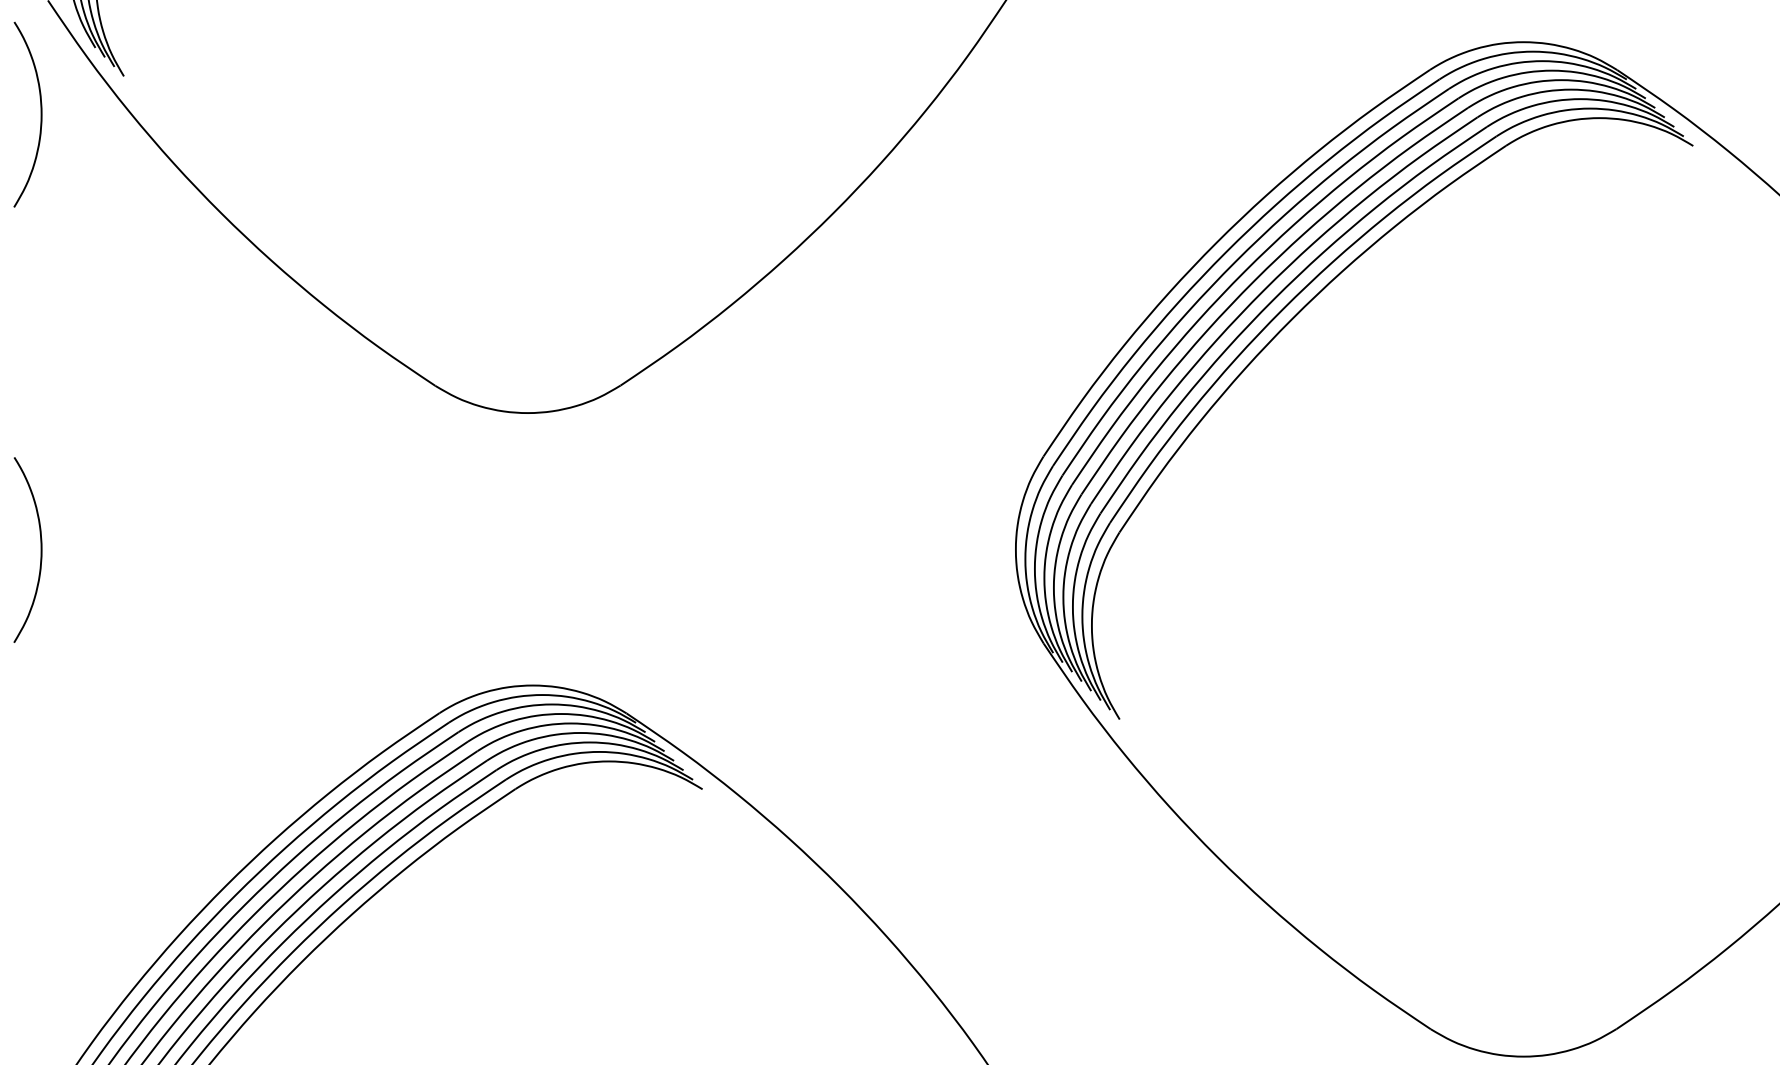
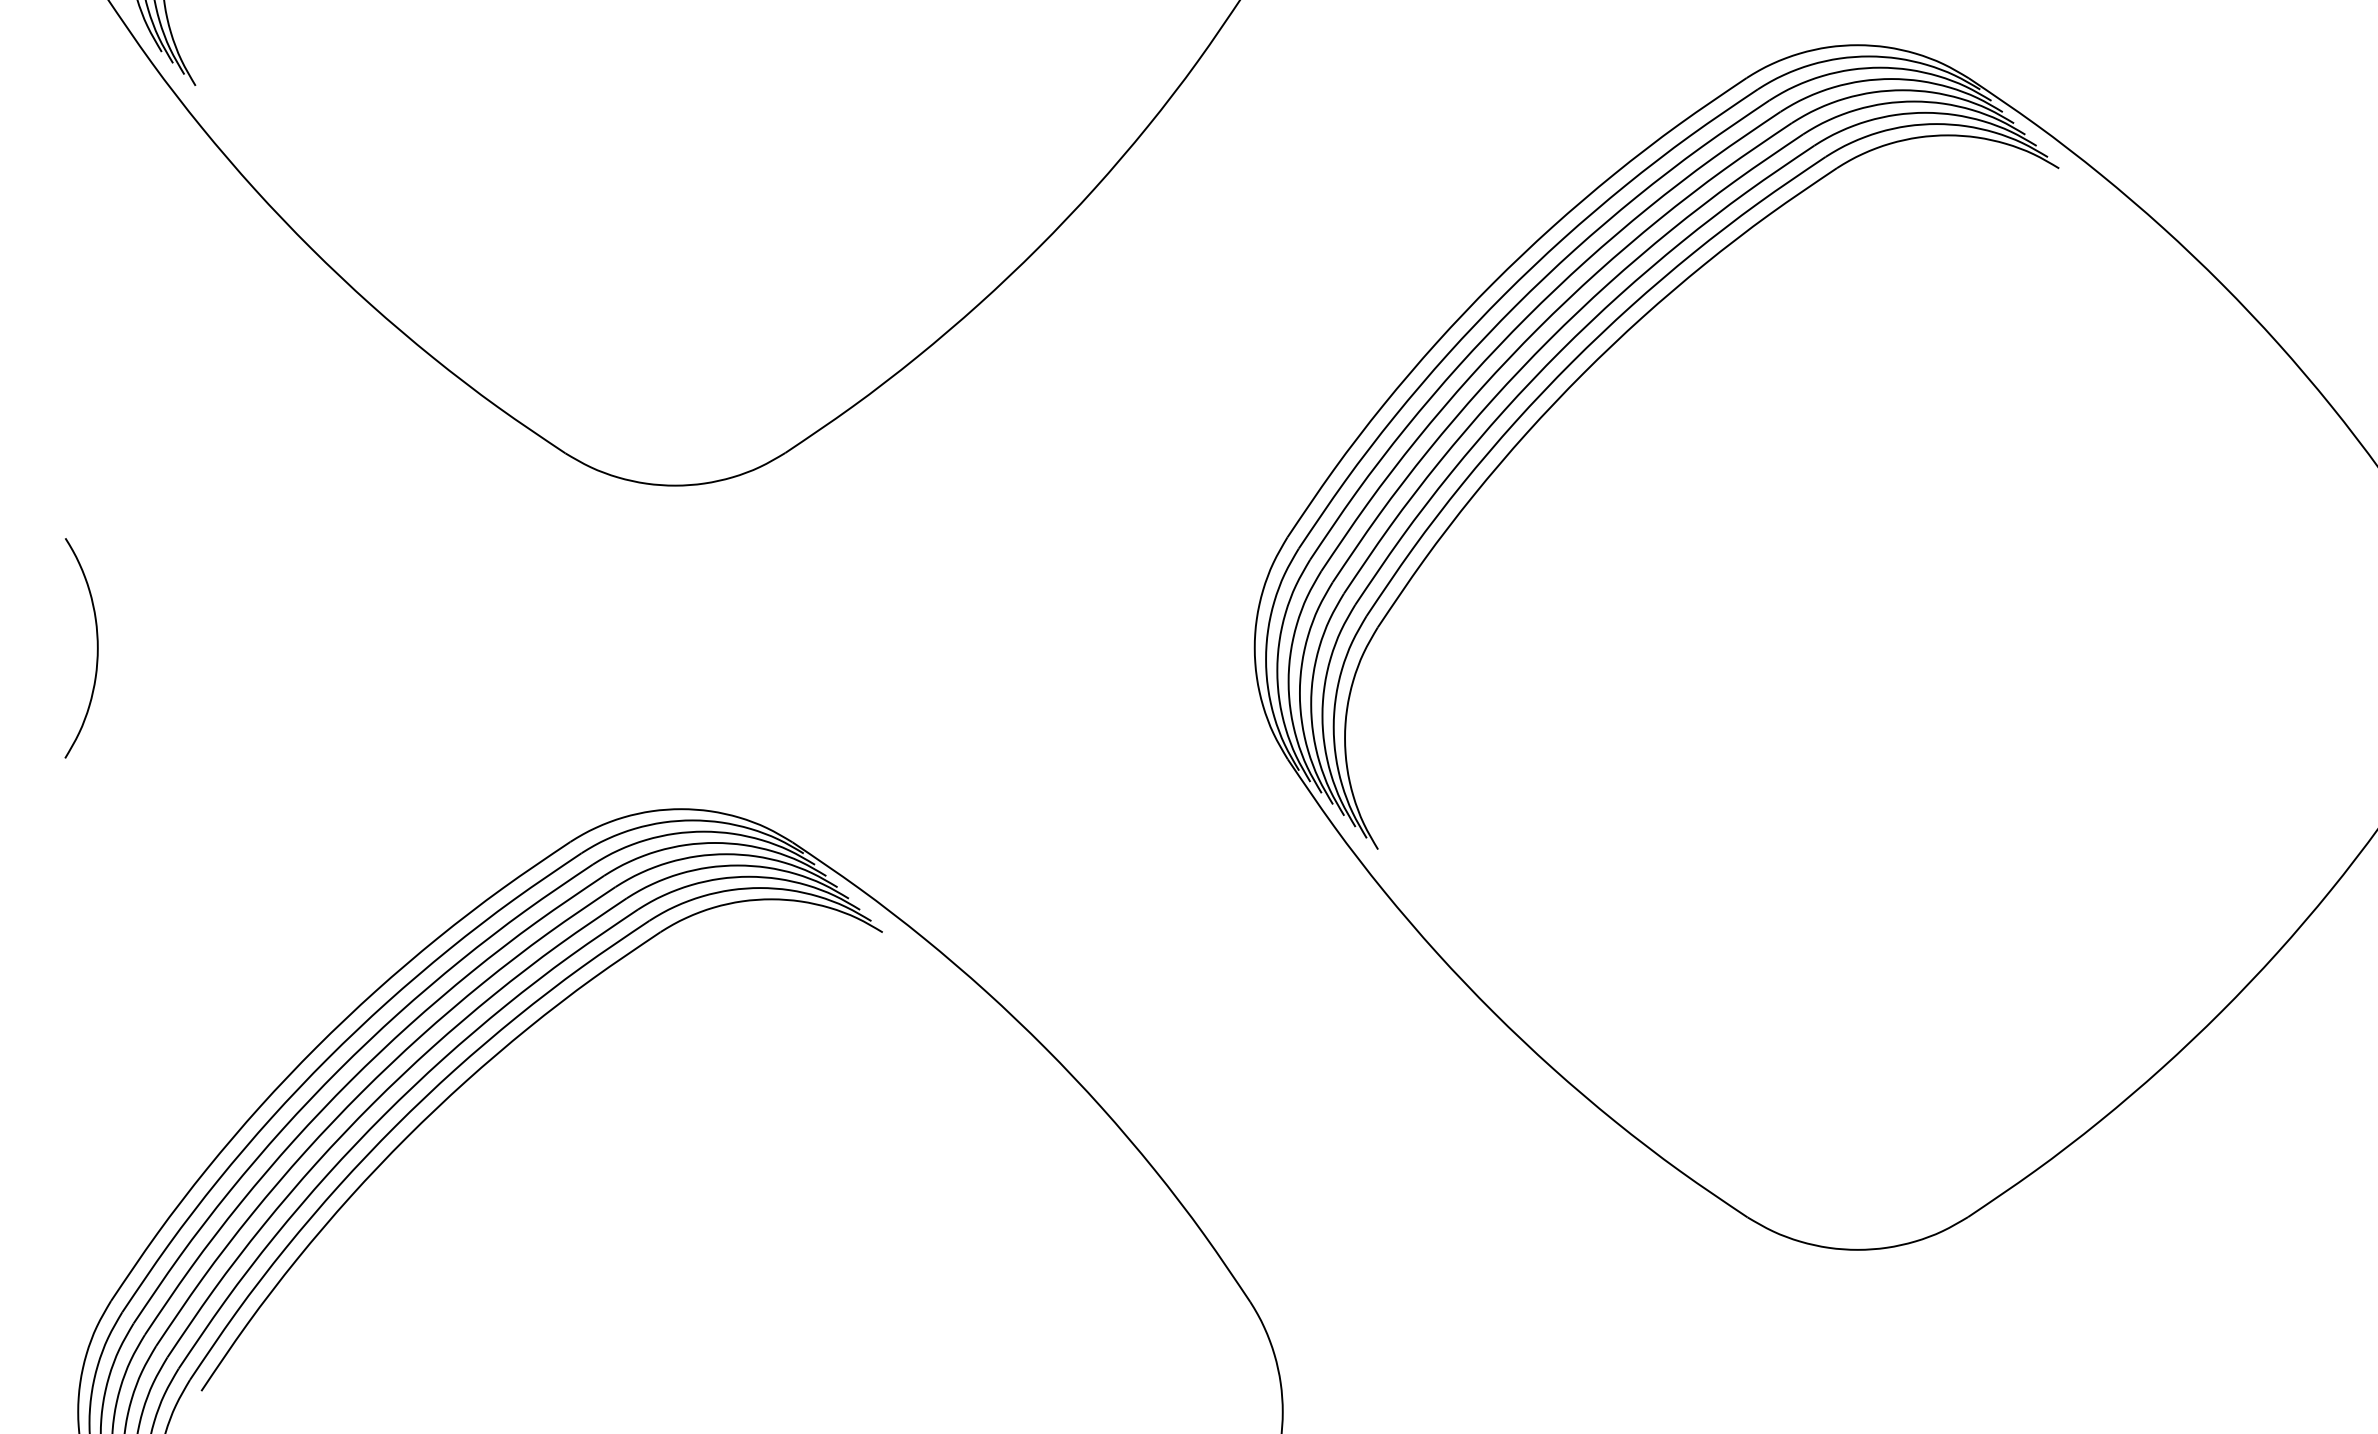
curve: (40, 114) -> (96, 130), removed

